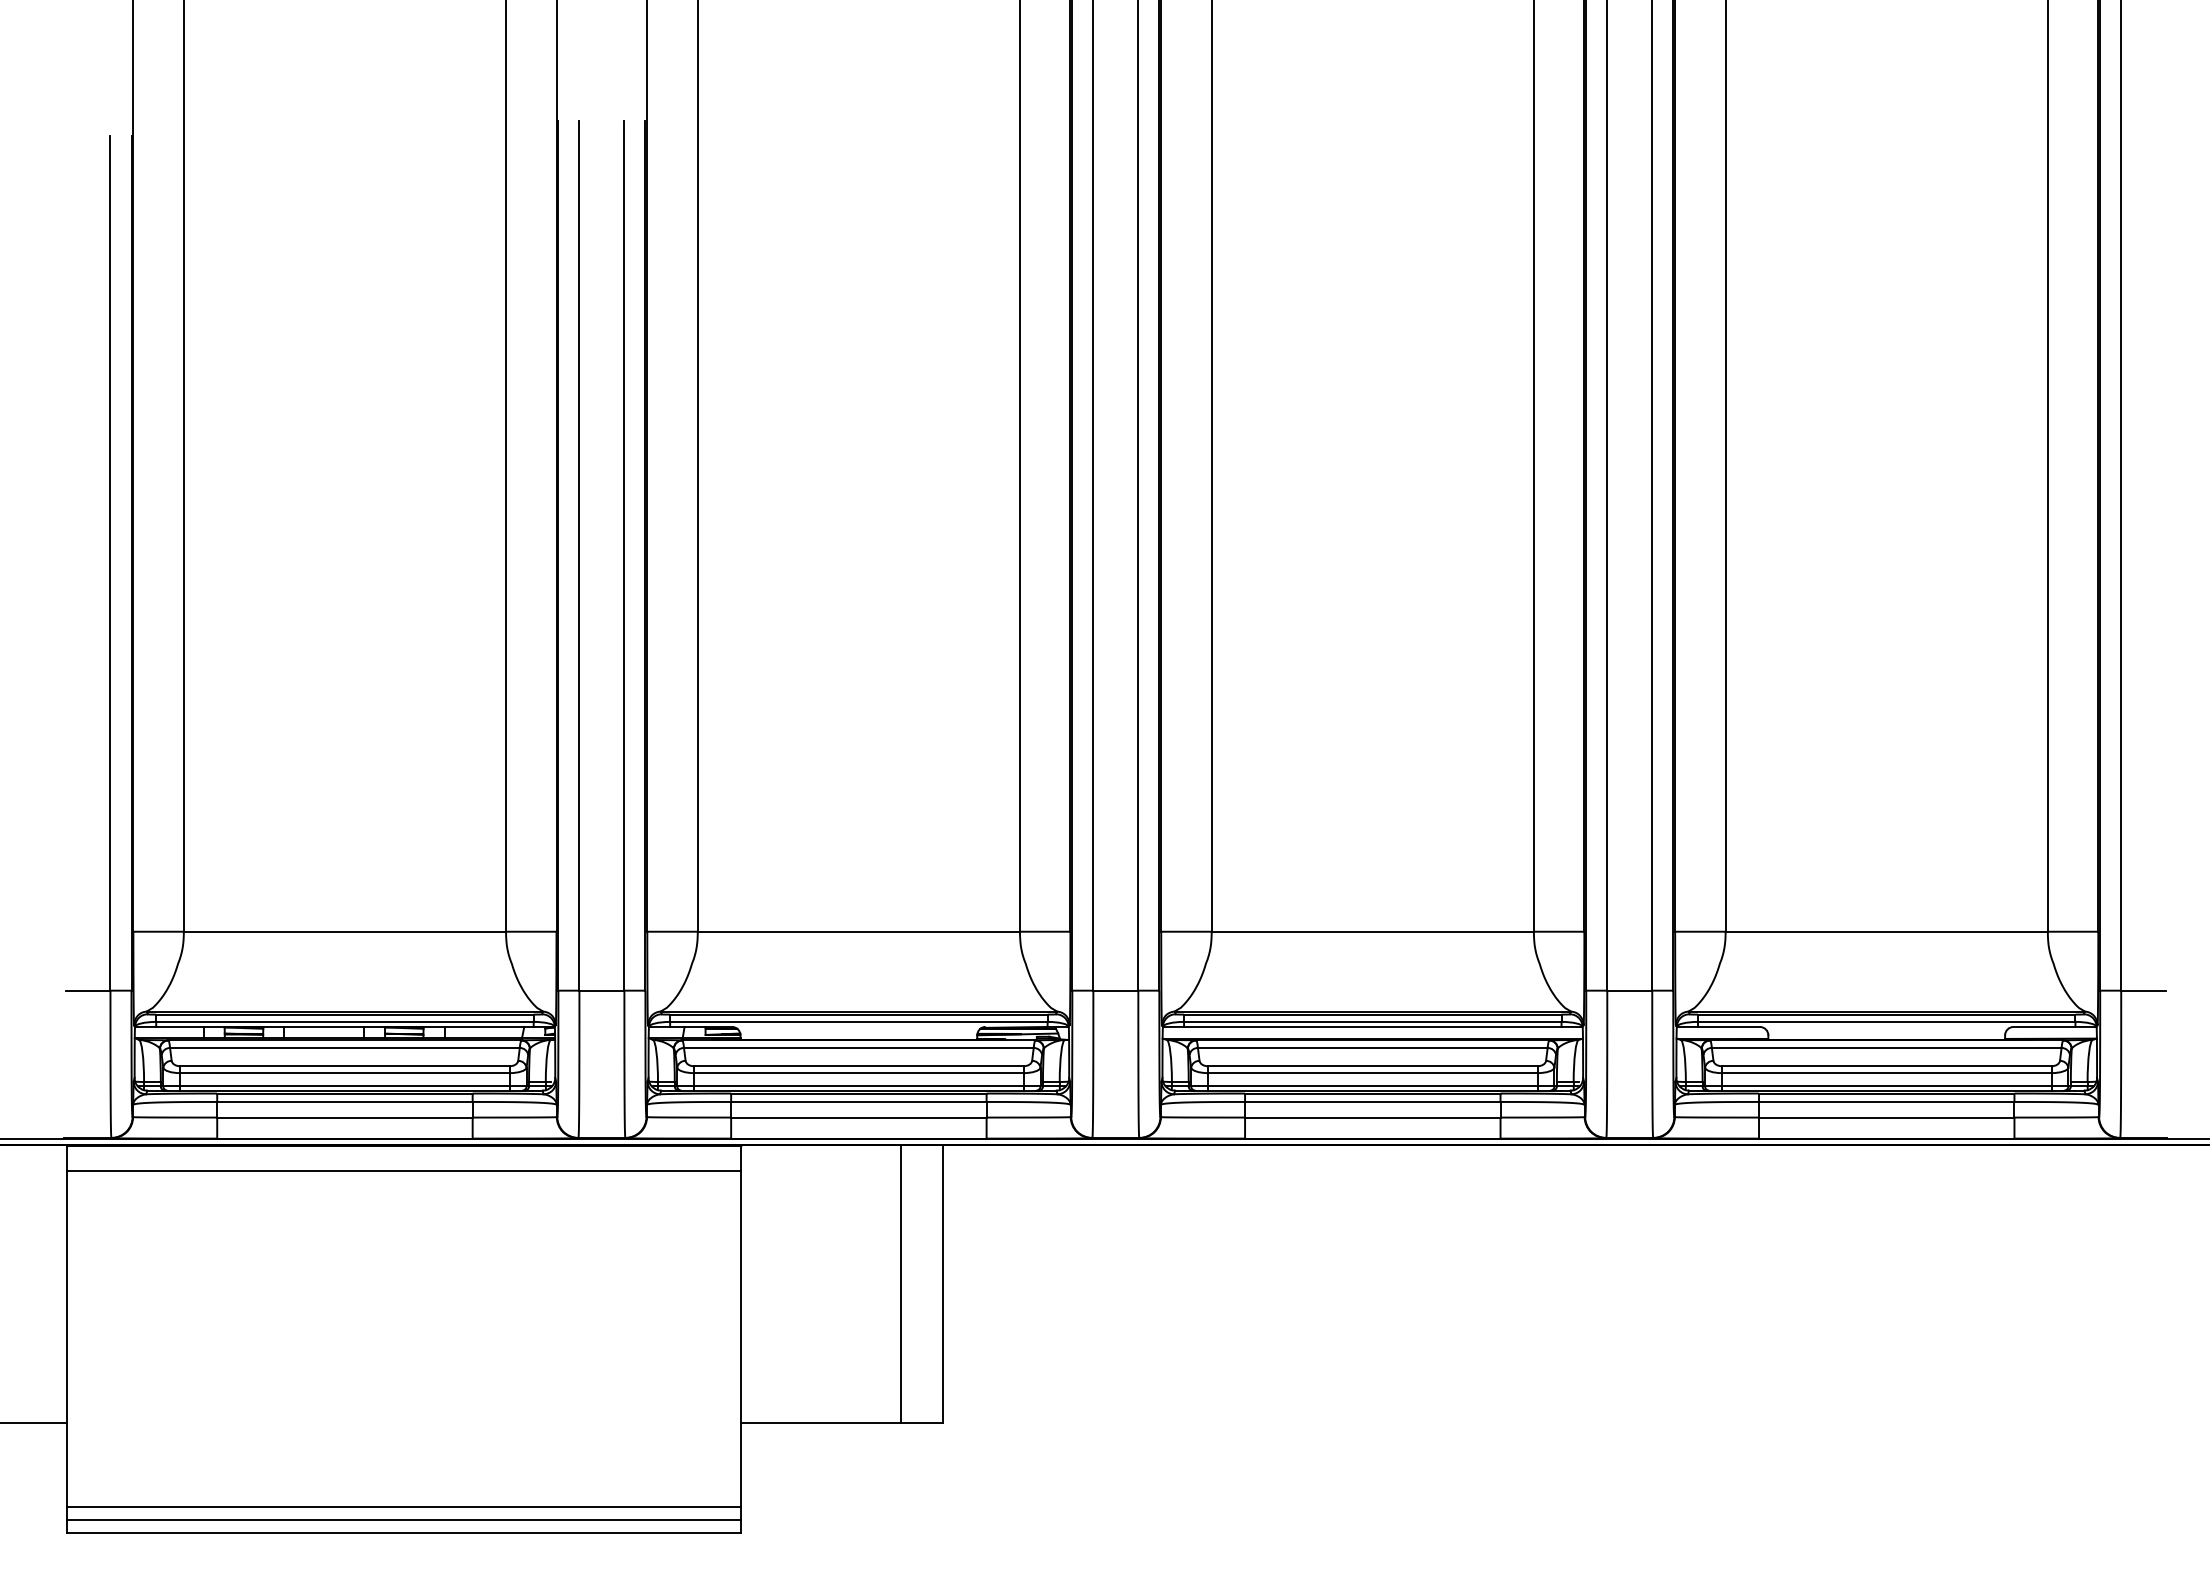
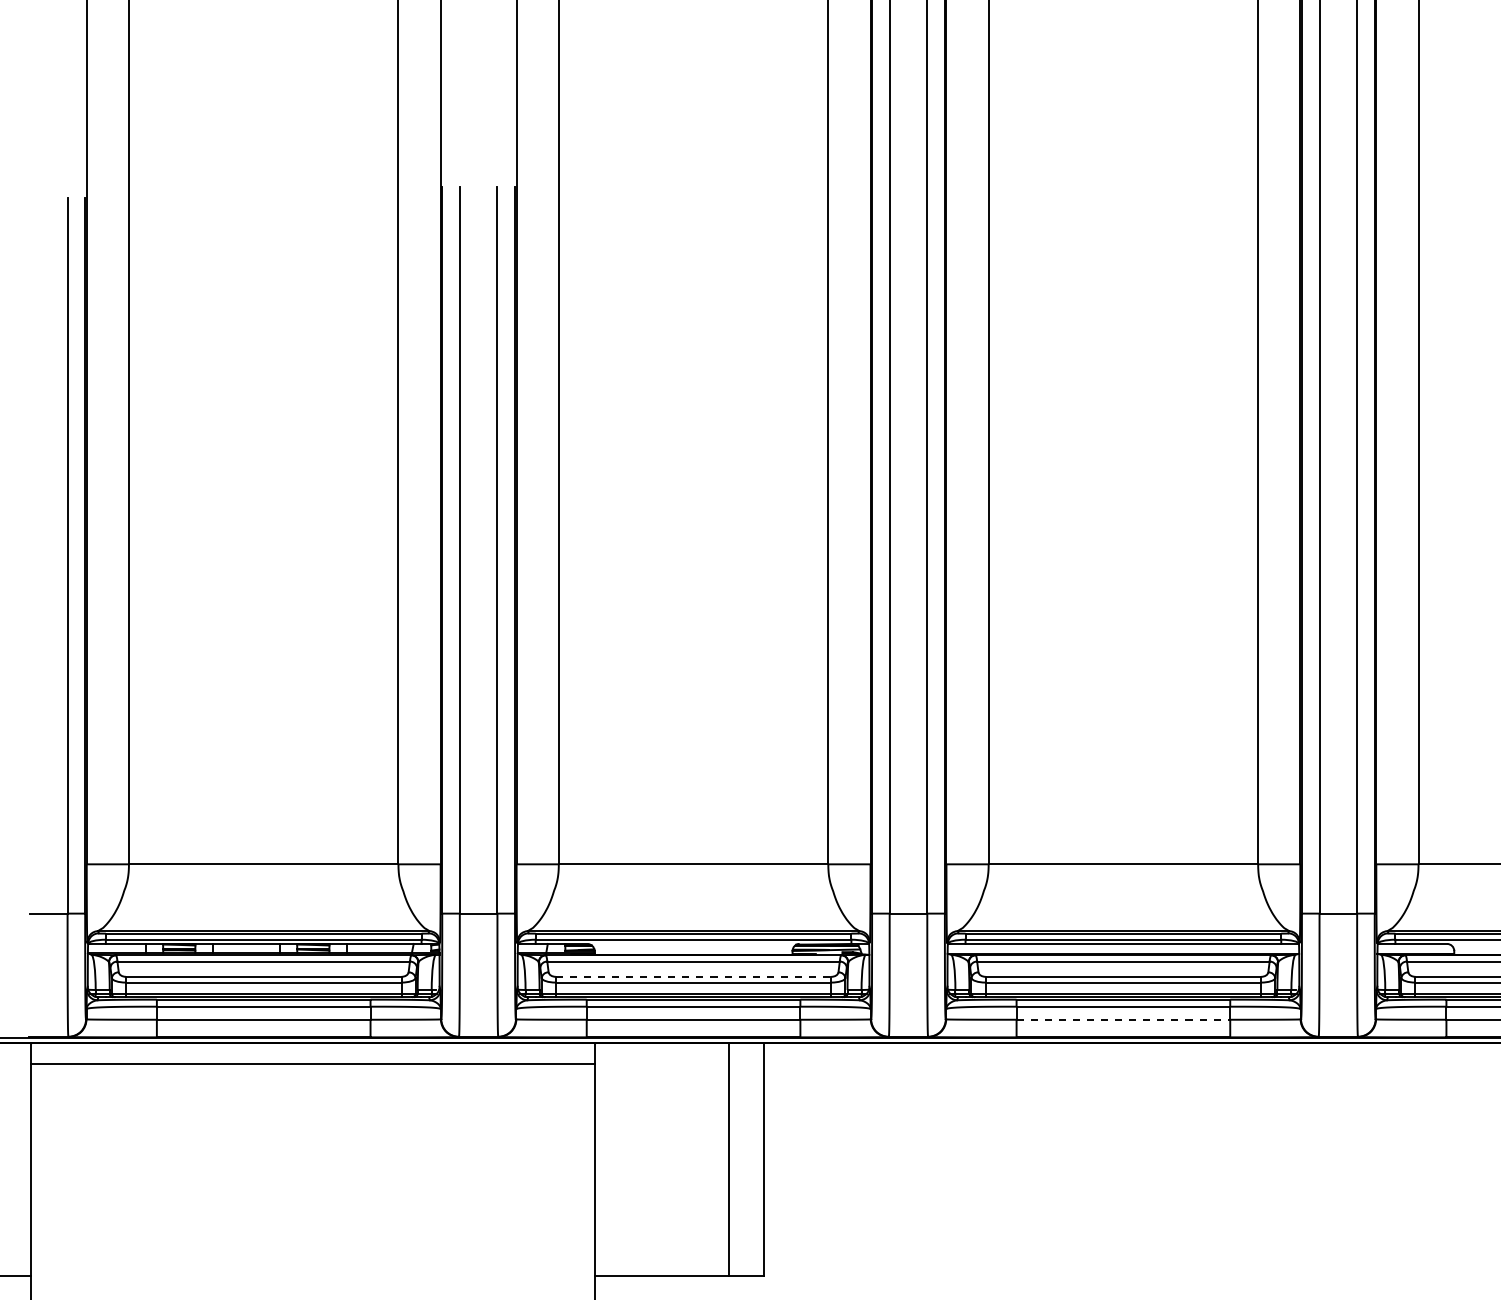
line: (858, 1066) -> (693, 977), solid -> dashed
line: (1372, 1117) -> (1123, 1019), solid -> dashed

